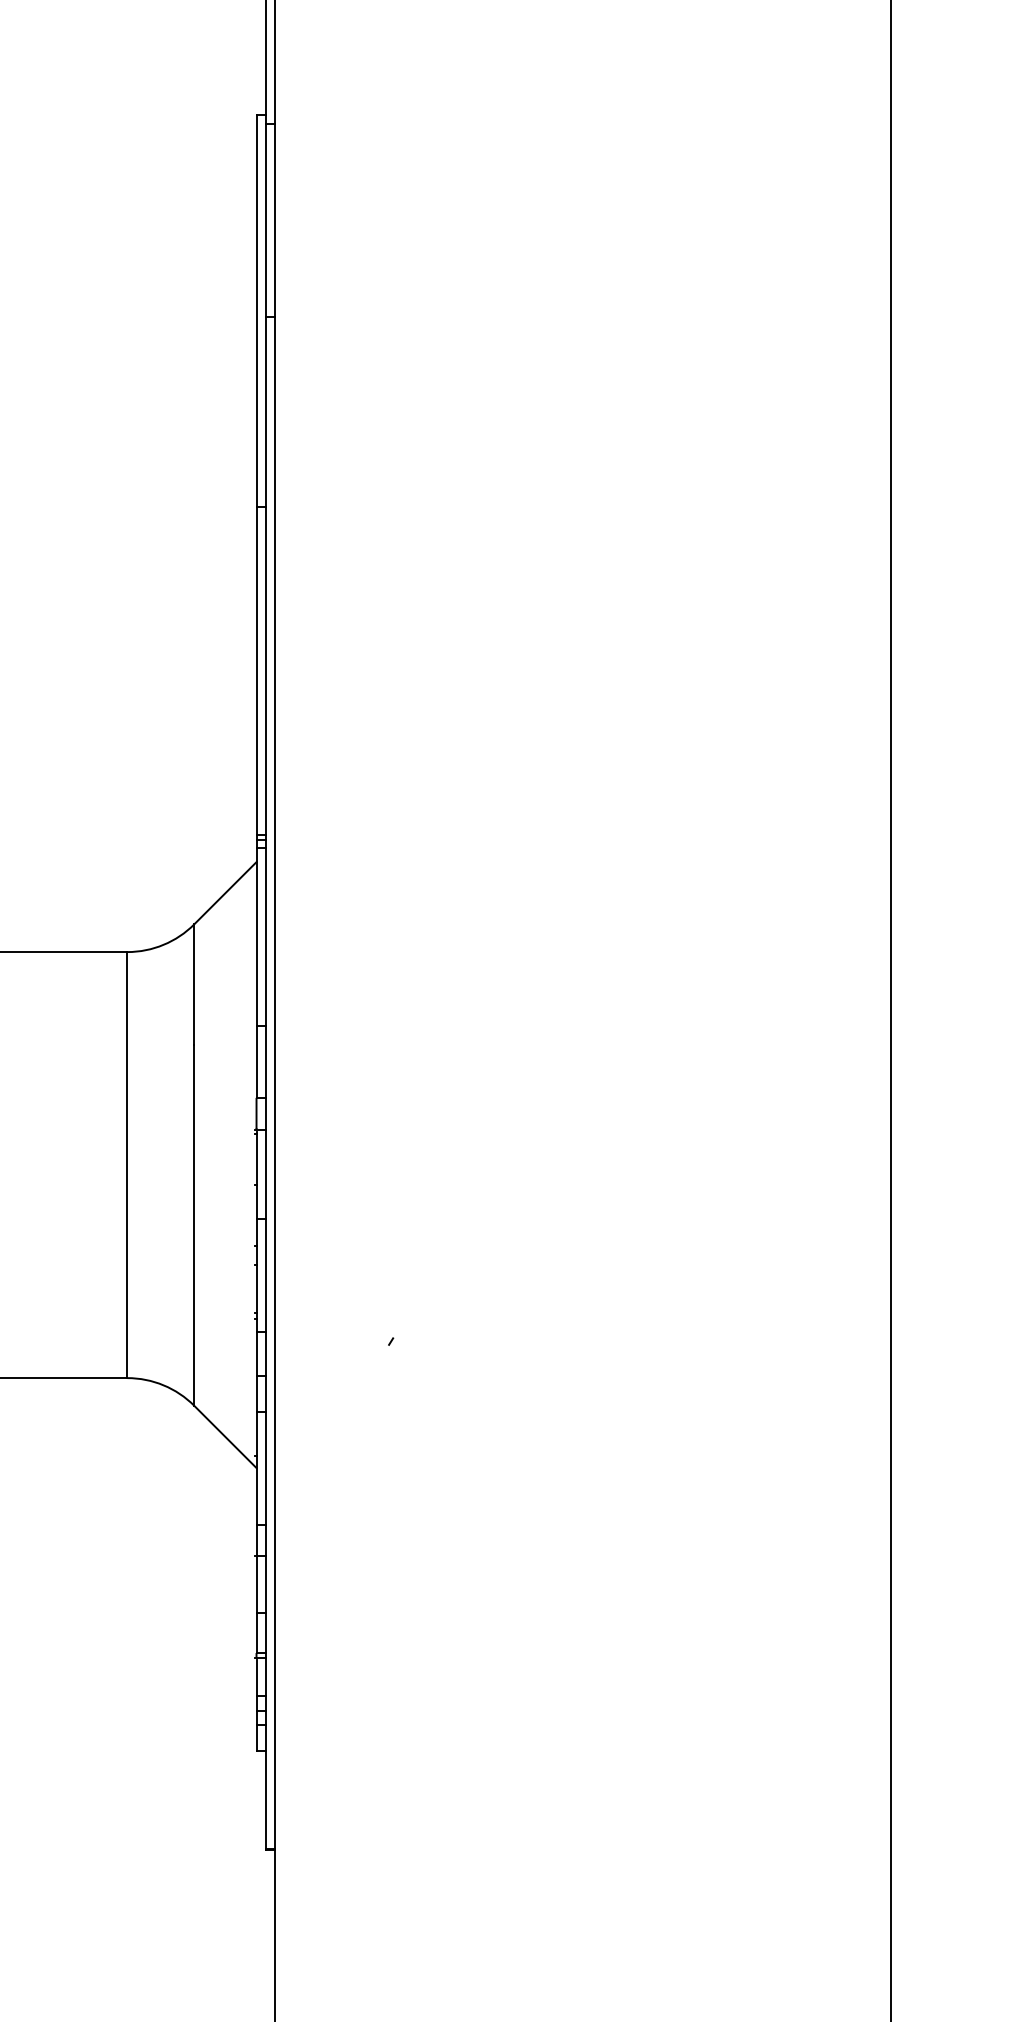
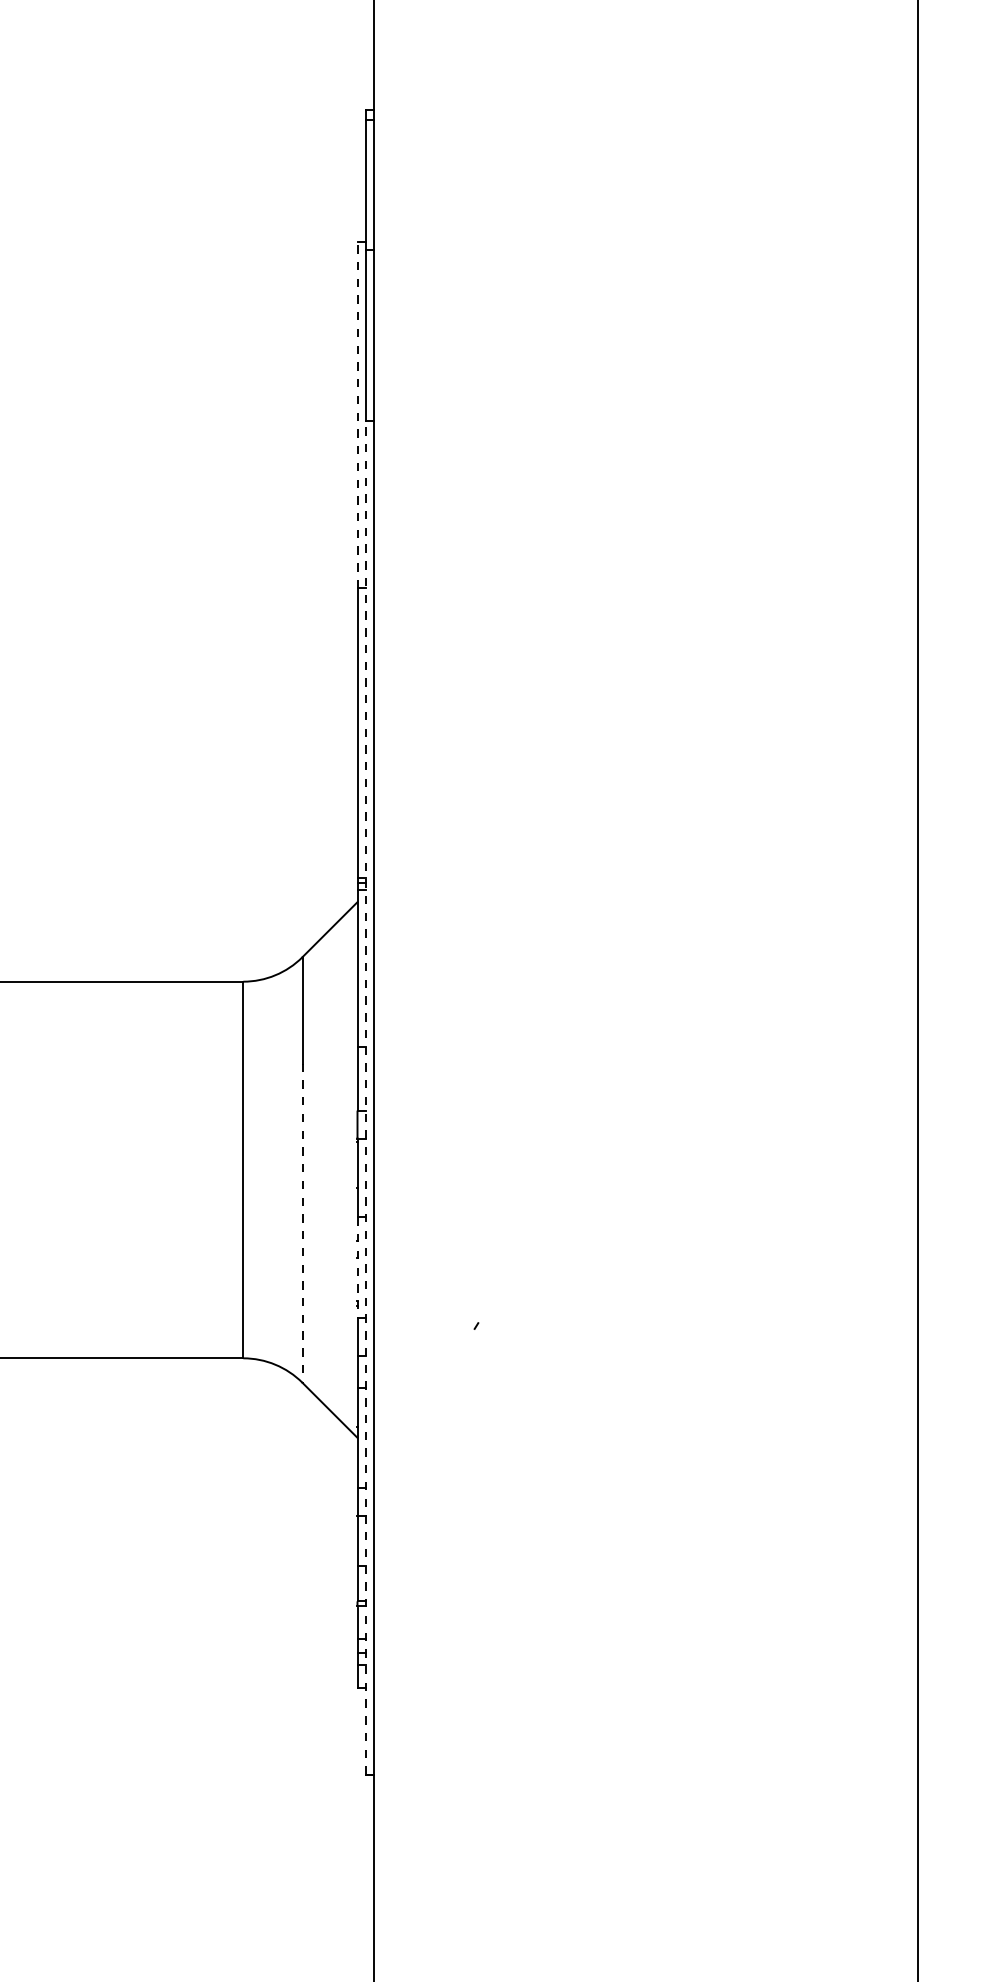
line: (256, 310) -> (357, 414), solid -> dashed
line: (265, 1083) -> (365, 1097), solid -> dashed
line: (194, 1225) -> (302, 1223), solid -> dashed
line: (256, 1276) -> (357, 1268), solid -> dashed

